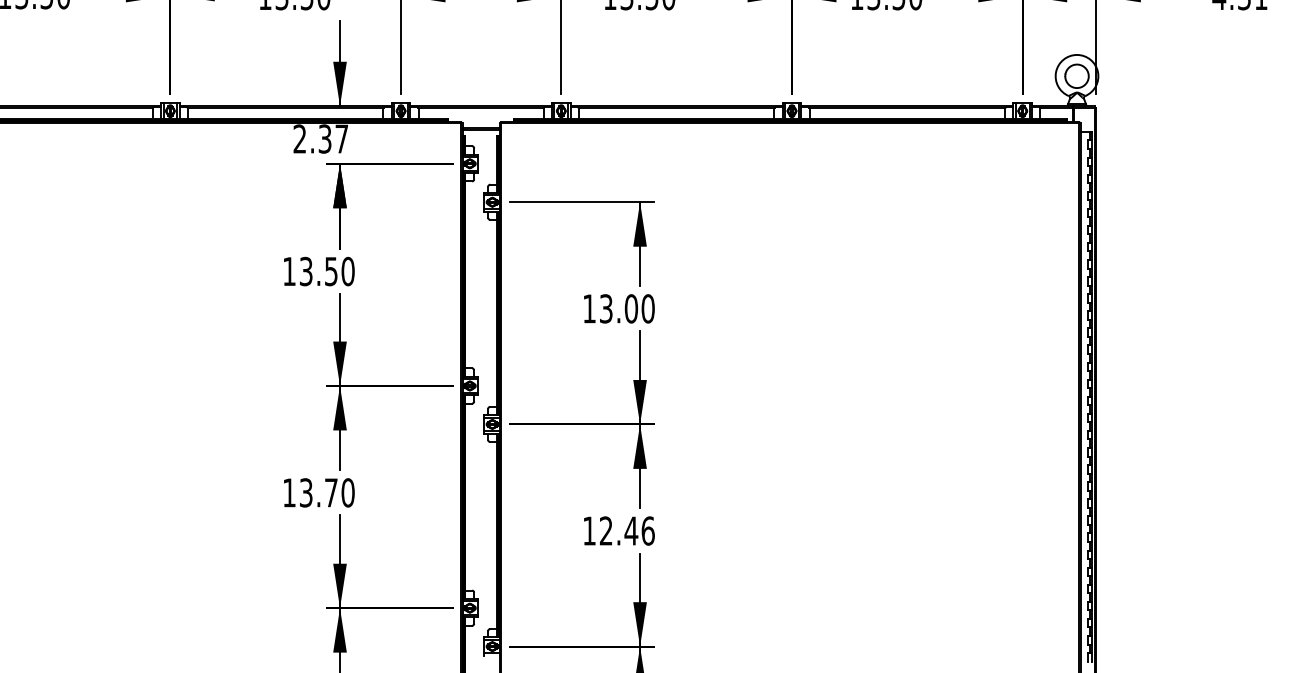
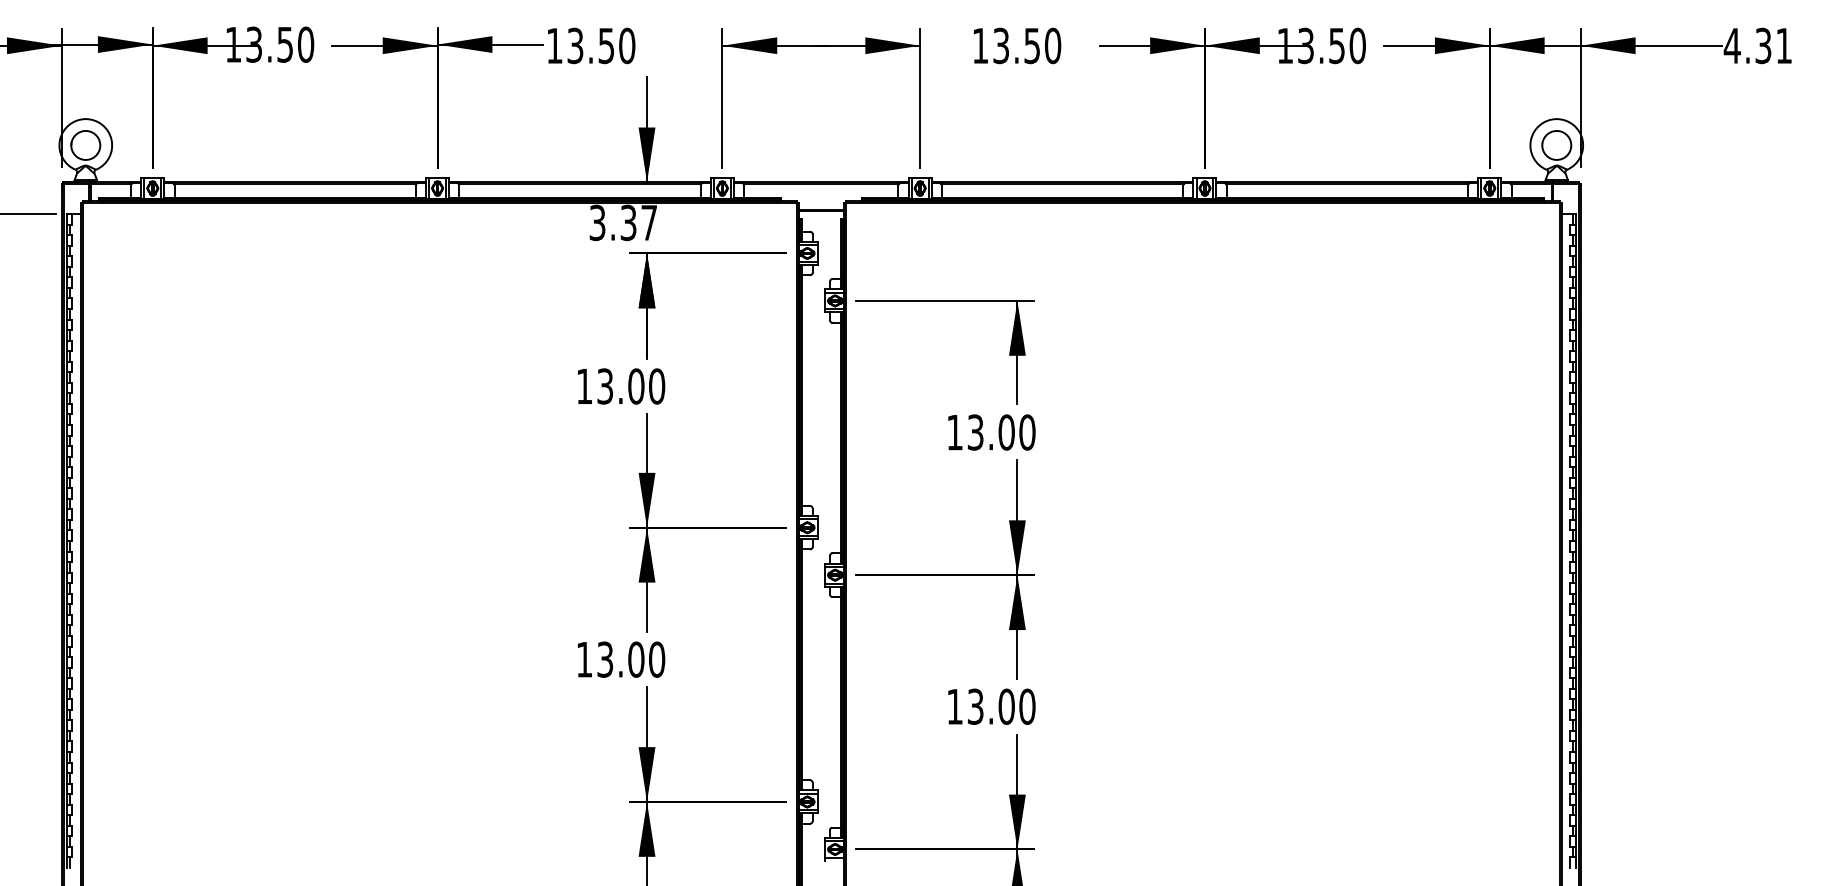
text: (299, 139) -> (597, 223), 2.37 -> 3.37
text: (331, 271) -> (636, 386), 13.50 -> 13.00
text: (331, 492) -> (636, 659), 13.70 -> 13.00
text: (627, 530) -> (1001, 706), 12.46 -> 13.00

